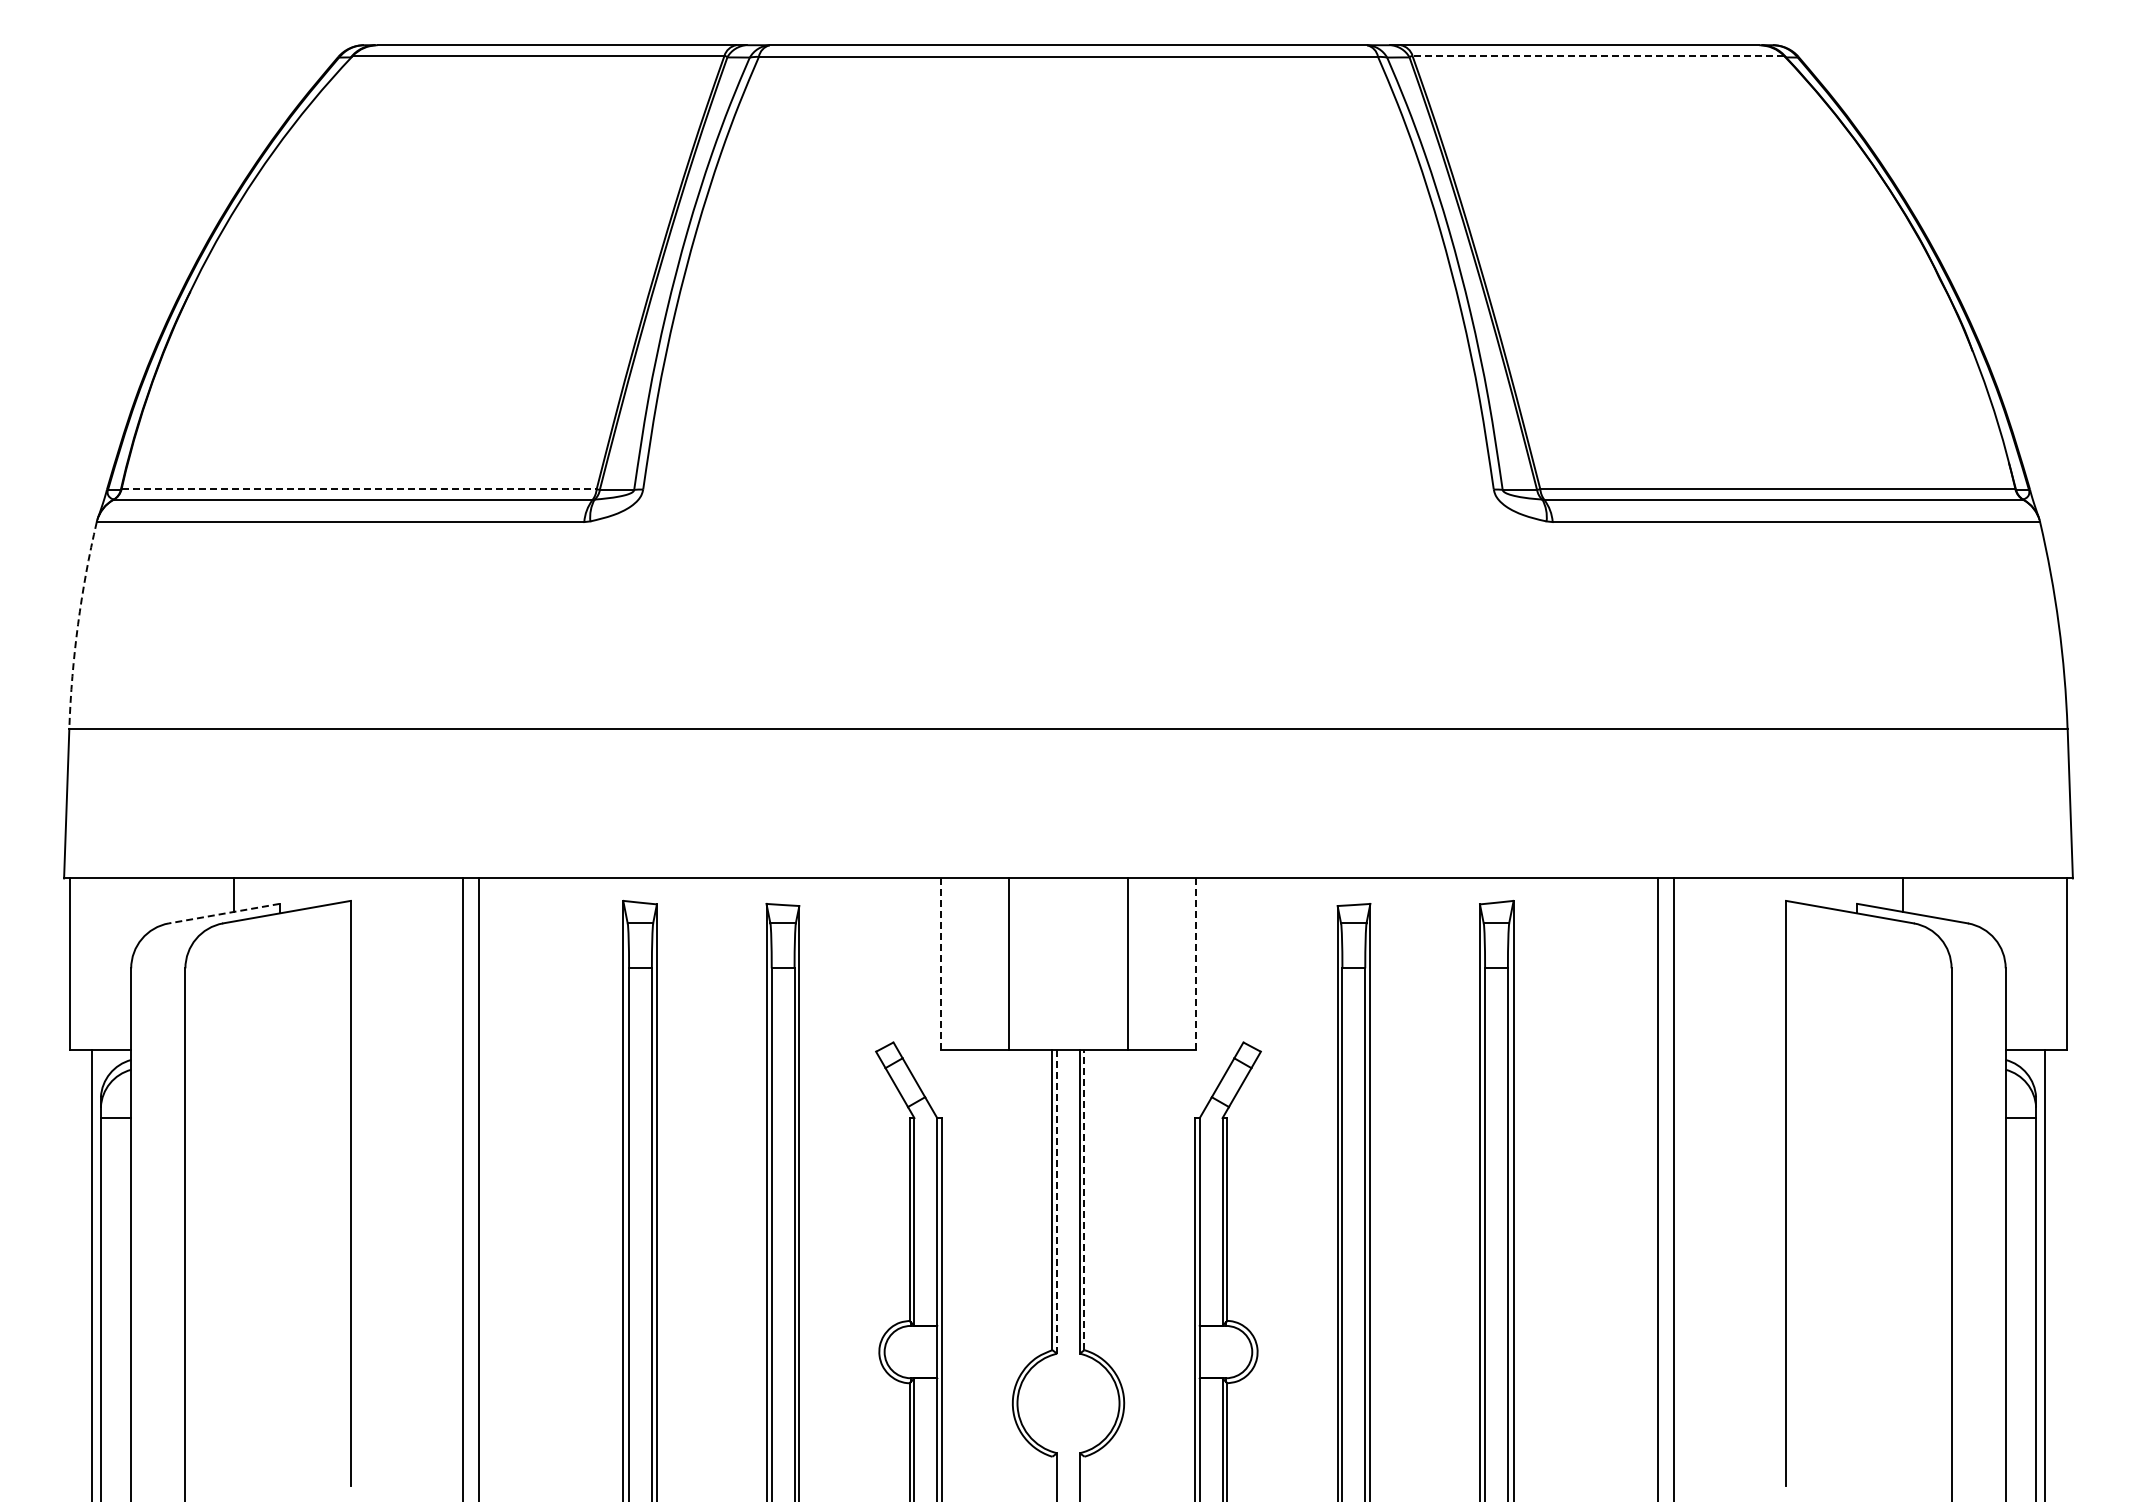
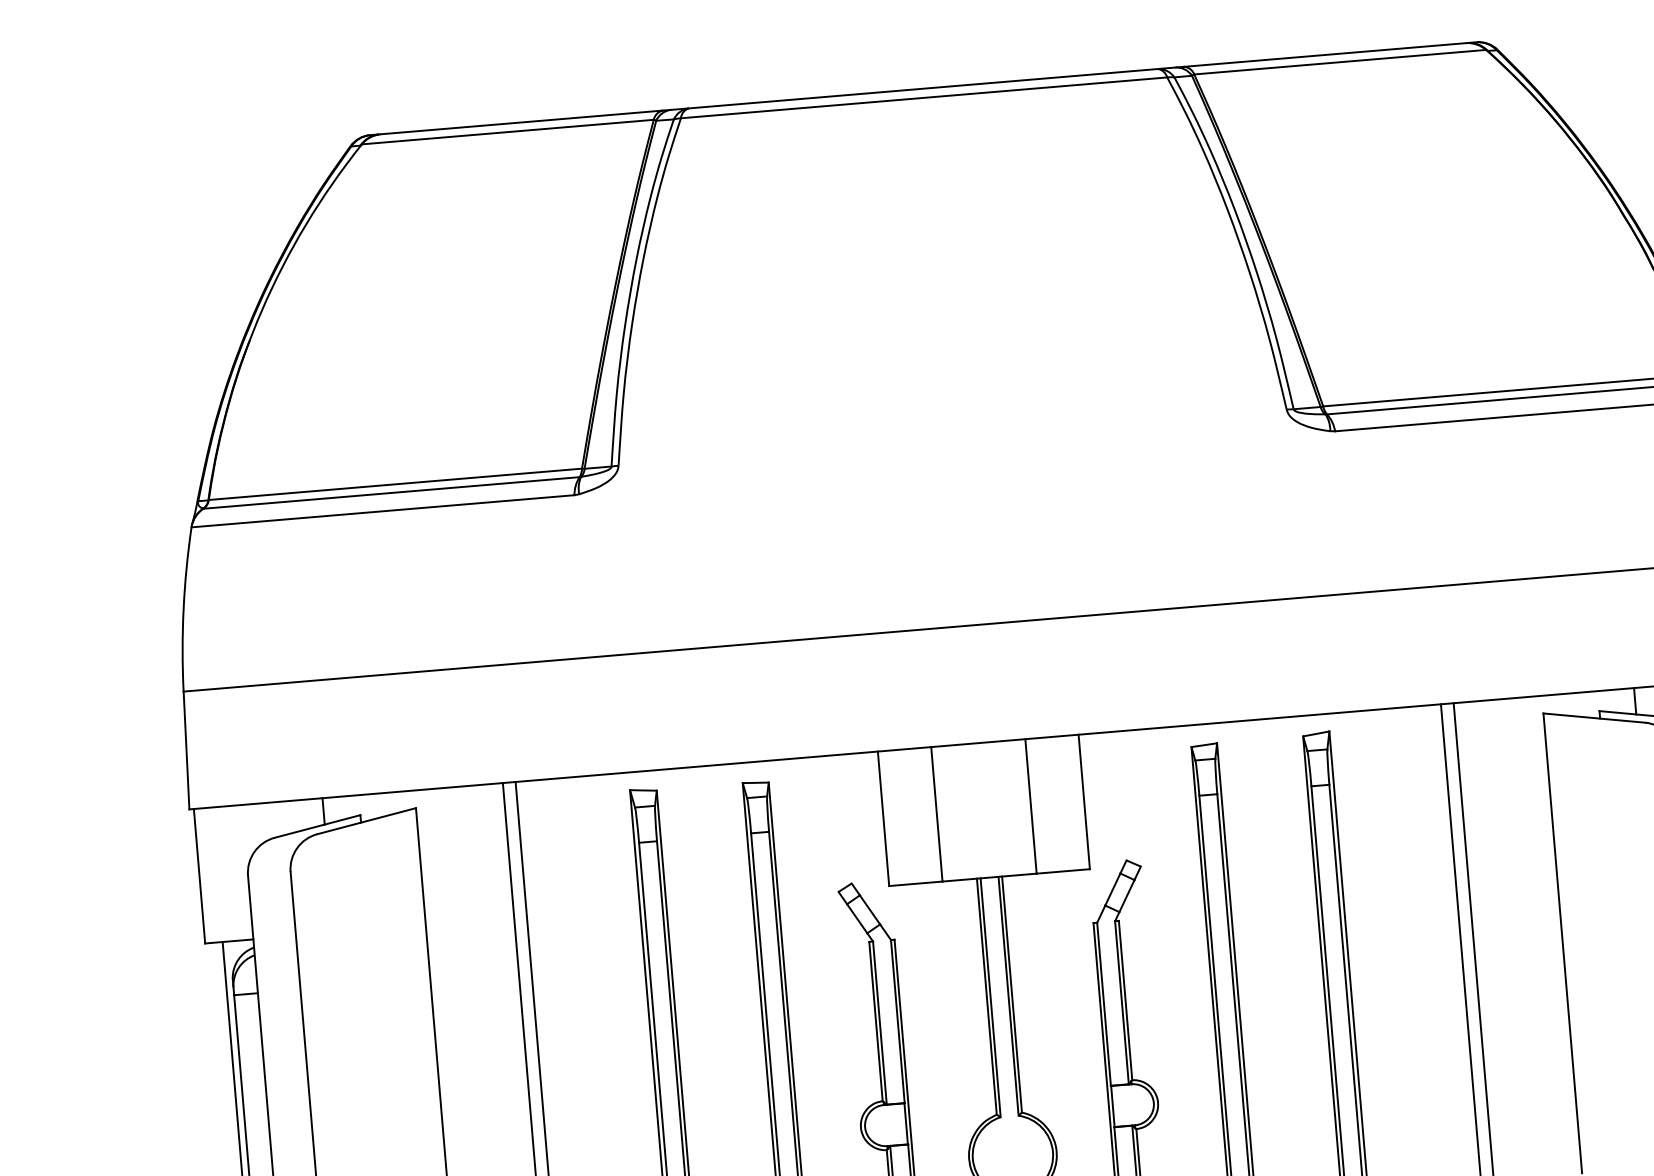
line: (1598, 55) -> (1340, 61), dashed -> solid
line: (359, 489) -> (395, 484), dashed -> solid
arc: (78, 624) -> (183, 608), dashed -> solid
line: (223, 913) -> (316, 826), dashed -> solid
line: (940, 964) -> (883, 819), dashed -> solid
line: (1196, 964) -> (1084, 802), dashed -> solid
line: (1084, 1199) -> (1012, 994), dashed -> solid
line: (1057, 1202) -> (991, 998), dashed -> solid

